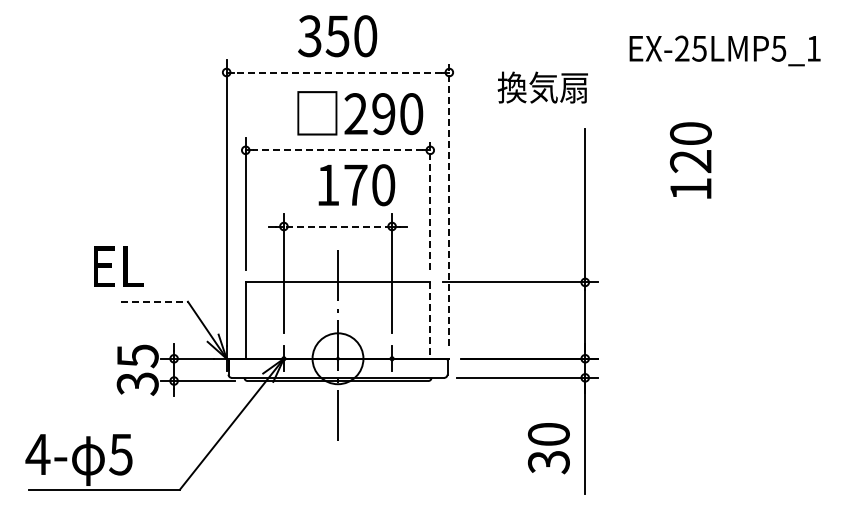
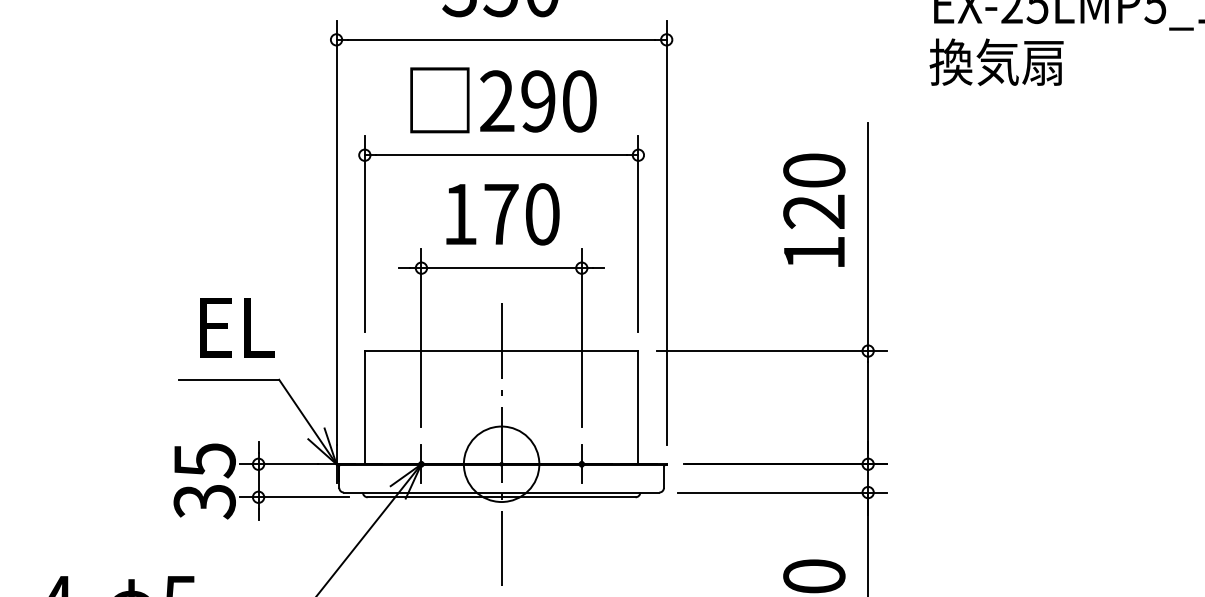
line: (338, 72) -> (502, 39), dashed -> solid
text: (542, 87) -> (996, 62), moved
text: (360, 113) -> (503, 100), moved
line: (338, 150) -> (502, 155), dashed -> solid
text: (690, 160) -> (813, 210), moved
text: (356, 185) -> (502, 214), moved
line: (449, 202) -> (666, 232), dashed -> solid
line: (430, 203) -> (638, 234), dashed -> solid
line: (337, 226) -> (500, 268), dashed -> solid
text: (118, 266) -> (236, 327), moved
line: (154, 301) -> (229, 379), dashed -> solid
line: (430, 321) -> (638, 409), dashed -> solid

